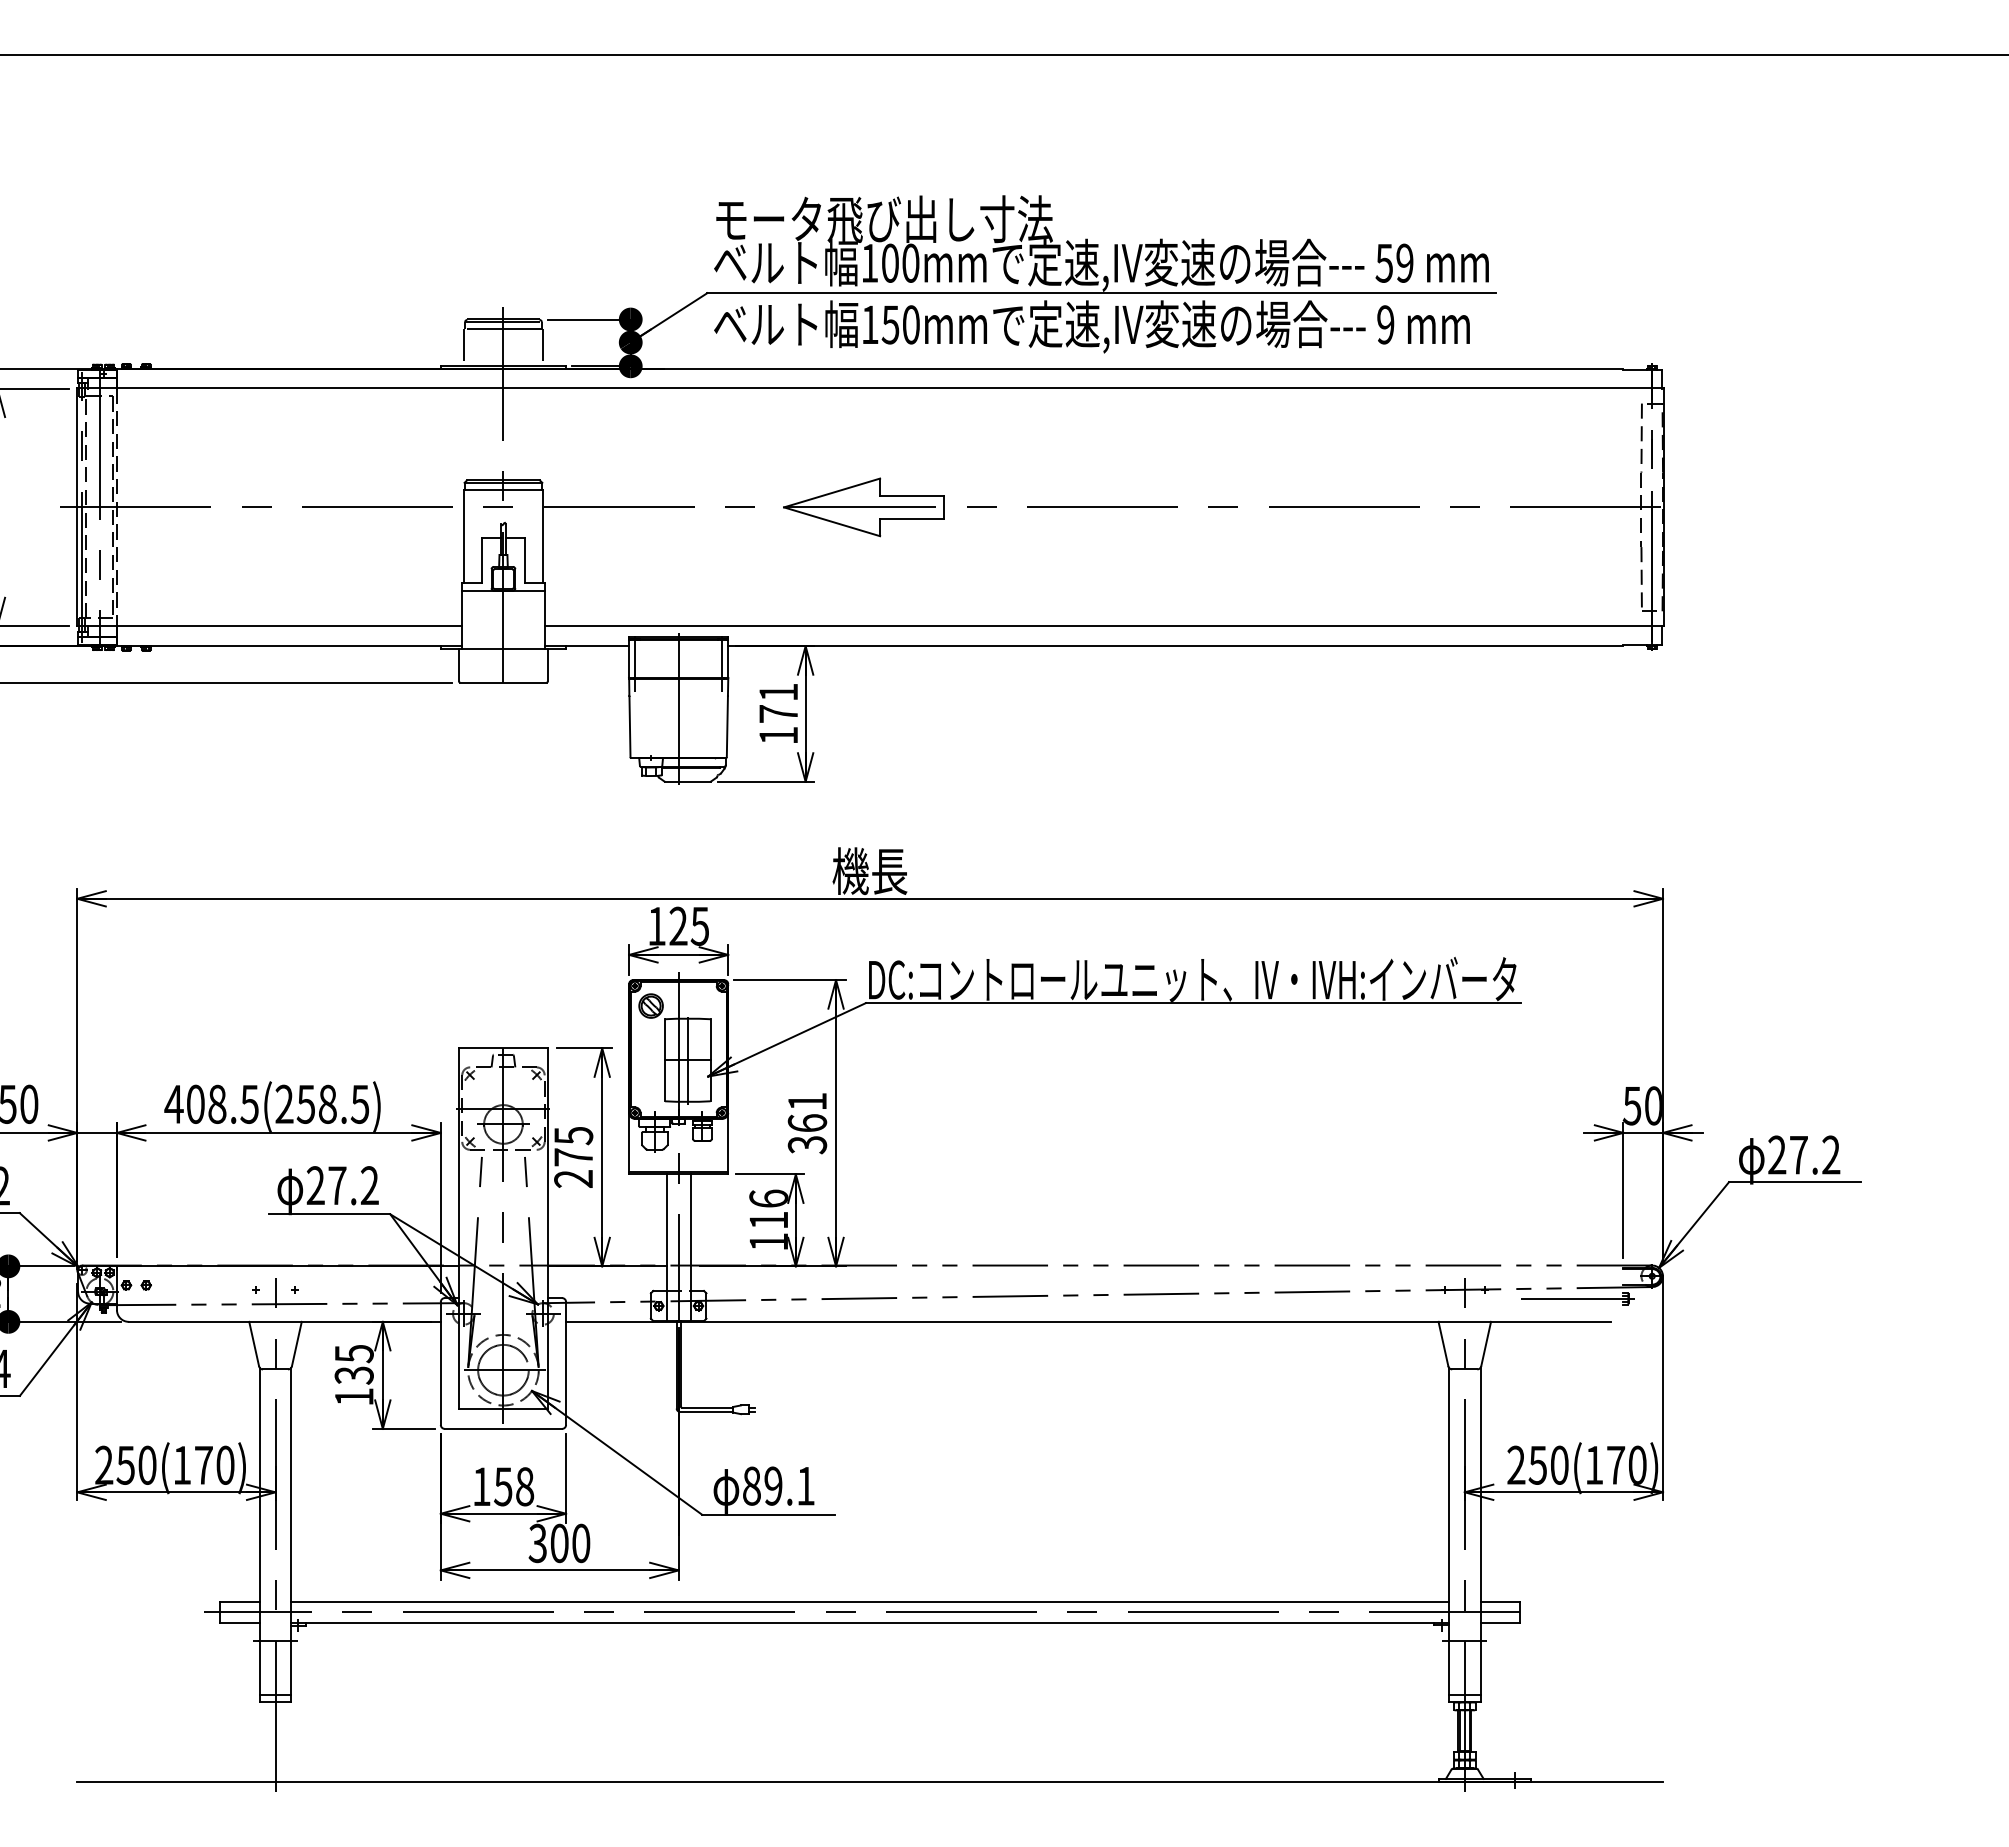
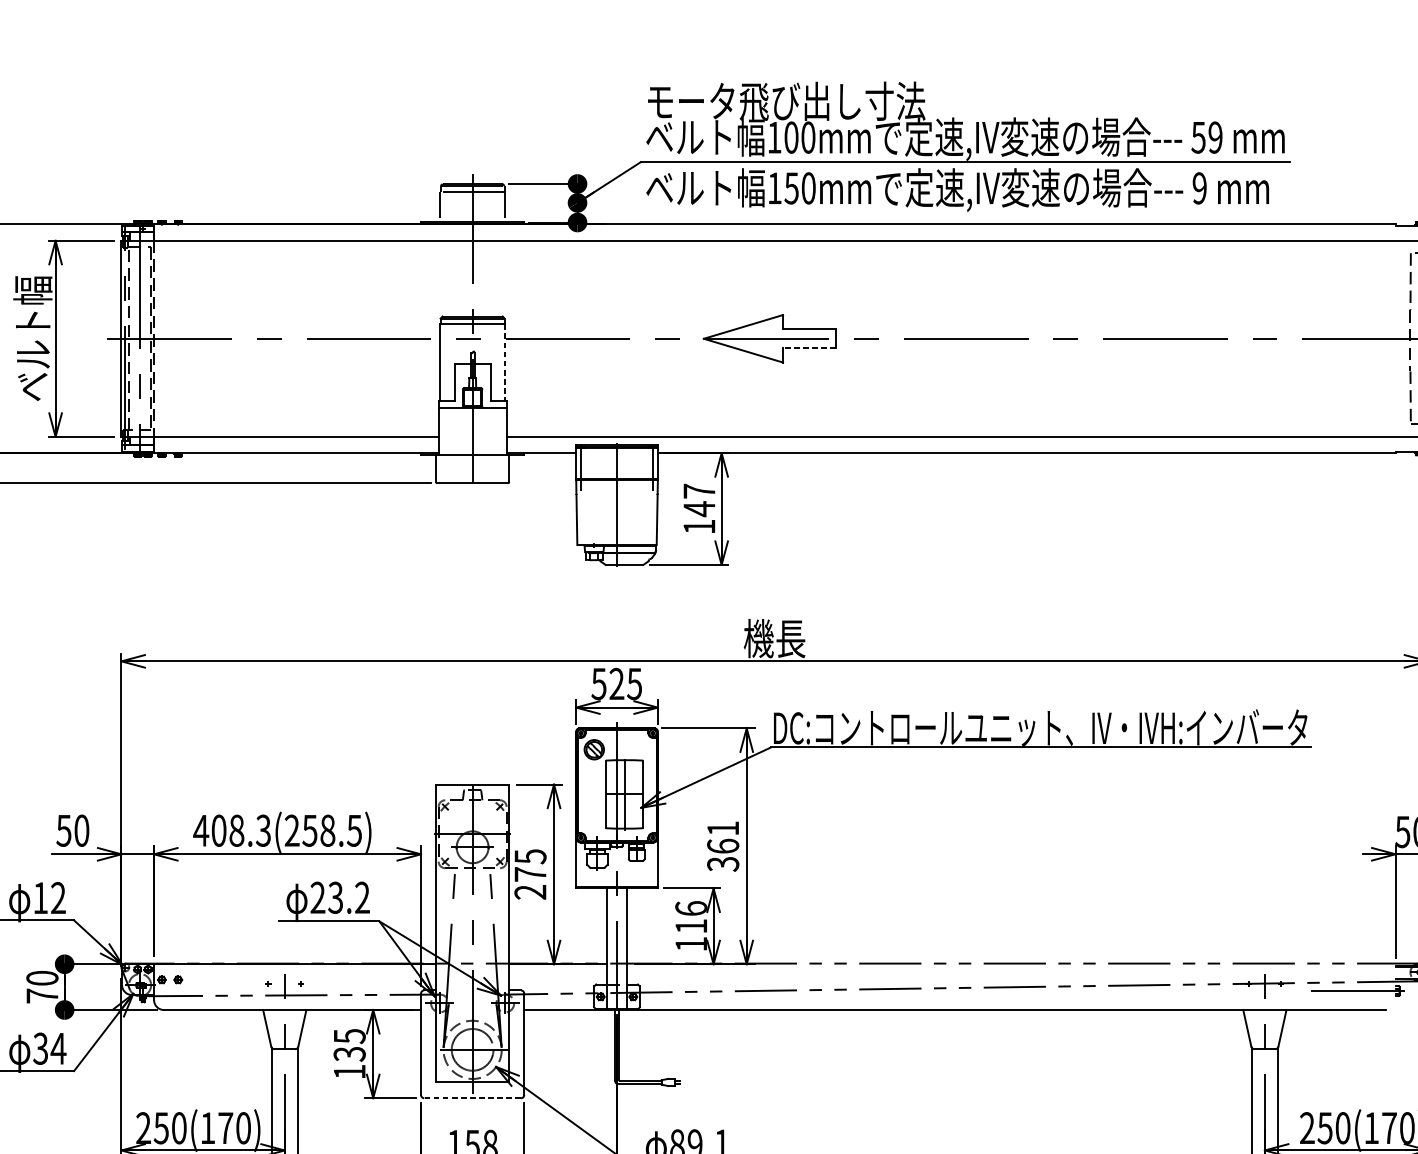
line: (911, 518) -> (808, 347), solid -> dashed
line: (542, 536) -> (504, 362), solid -> dashed
text: (778, 703) -> (699, 500), 171 -> 147
text: (656, 926) -> (598, 684), 125 -> 525
text: (249, 1103) -> (263, 830), 408.5(258.5) -> 408.3(258.5)
text: (337, 1185) -> (335, 897), 27.2 -> 23.2
line: (503, 1428) -> (472, 1097), solid -> dashed

